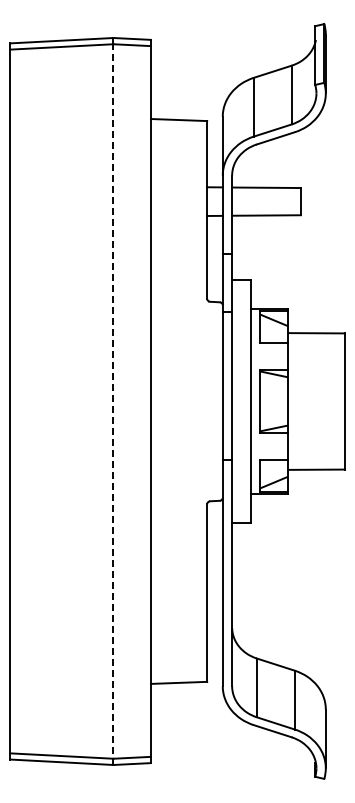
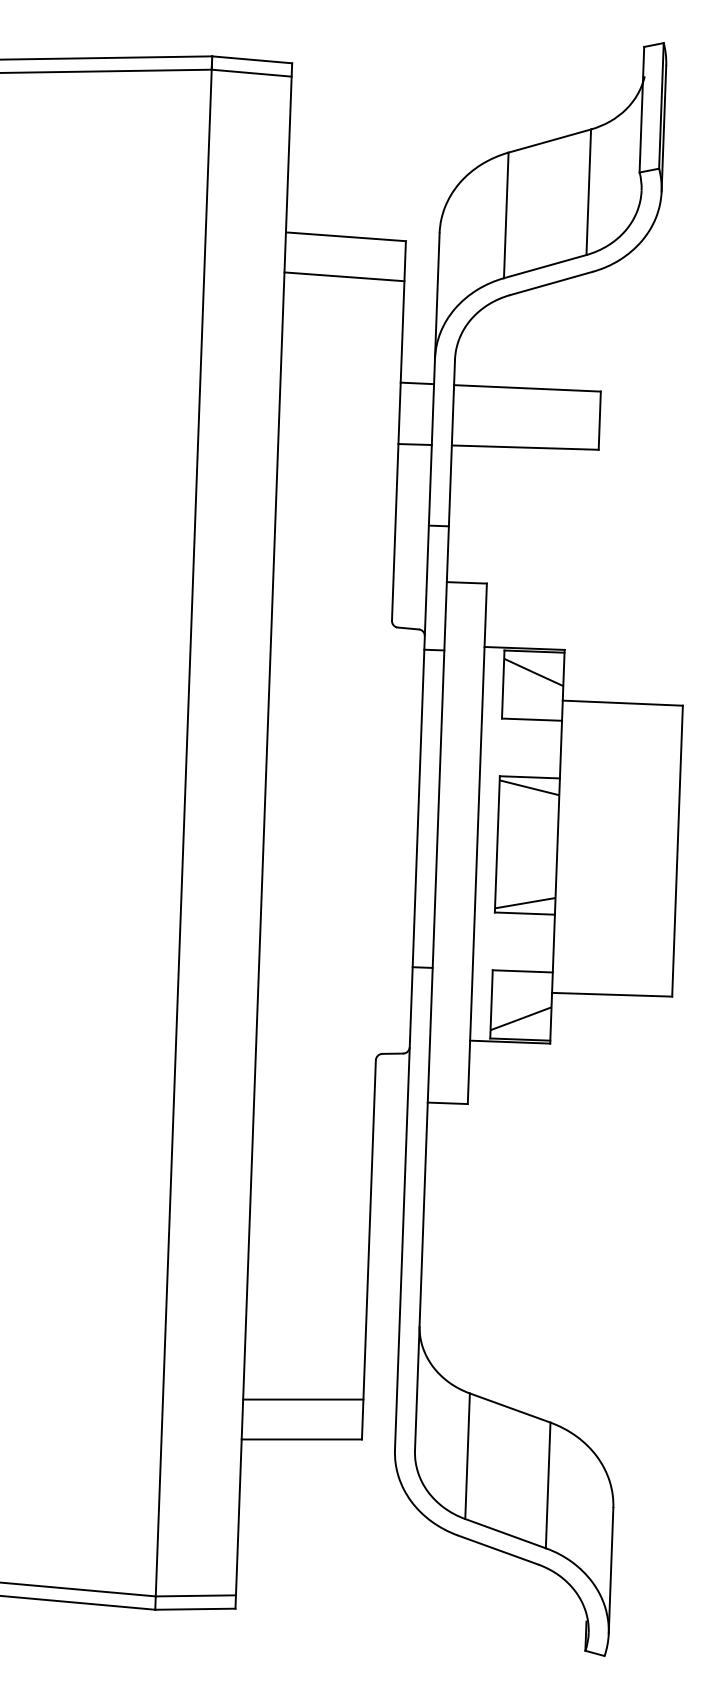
line: (178, 138) -> (343, 276), added
line: (113, 402) -> (183, 835), dashed -> solid
line: (178, 664) -> (302, 1400), added

